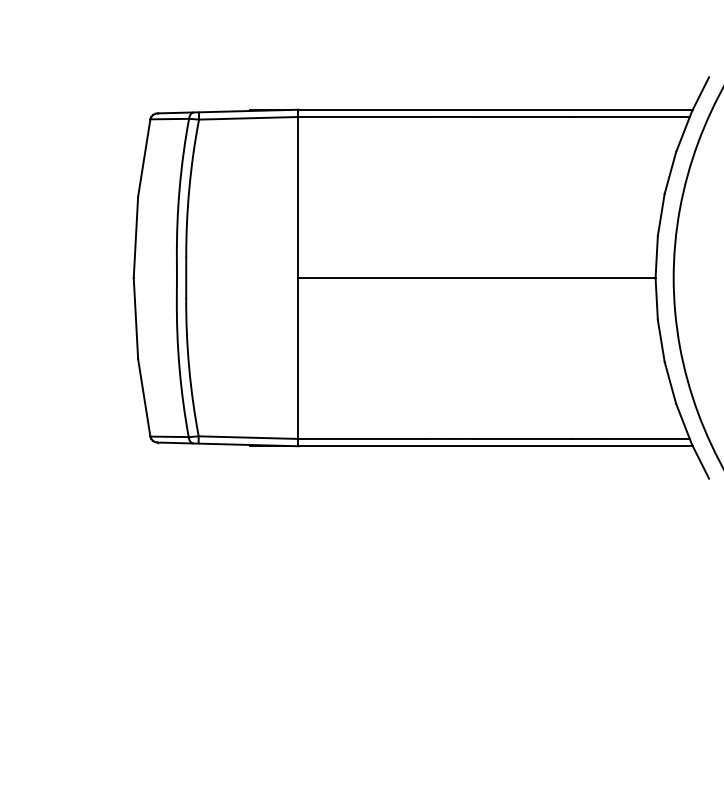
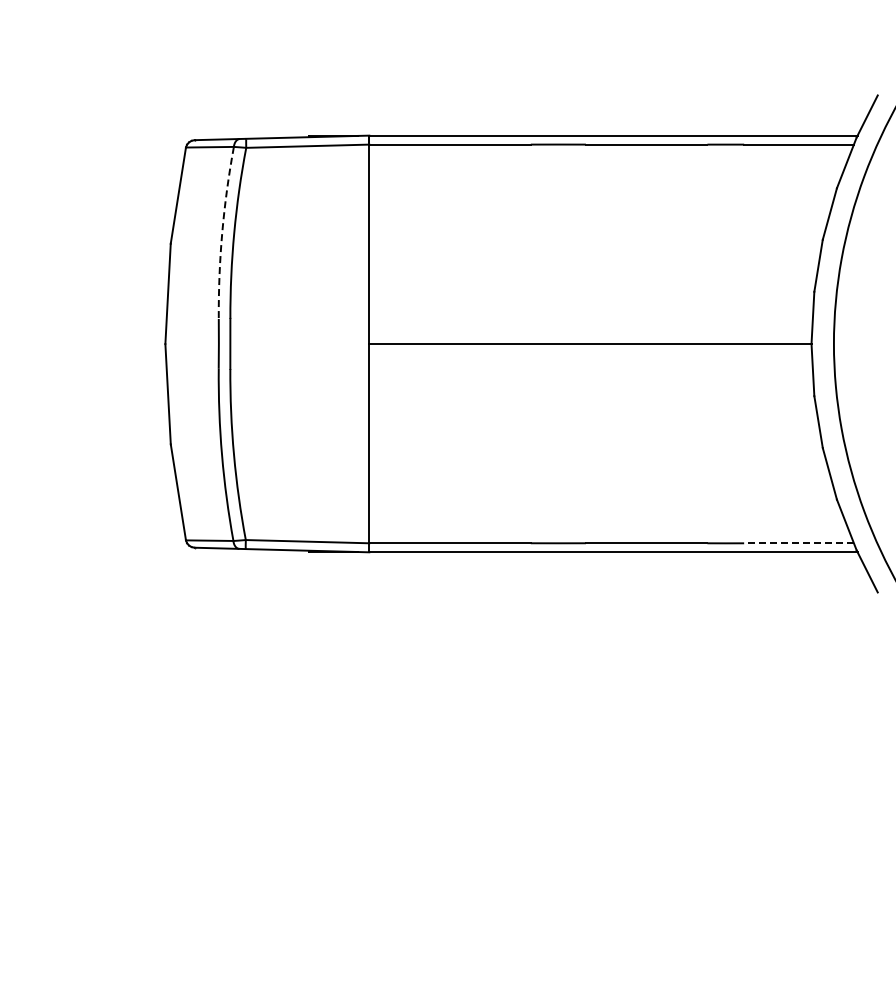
arc: (179, 187) -> (222, 232), solid -> dashed
line: (645, 439) -> (799, 543), solid -> dashed

